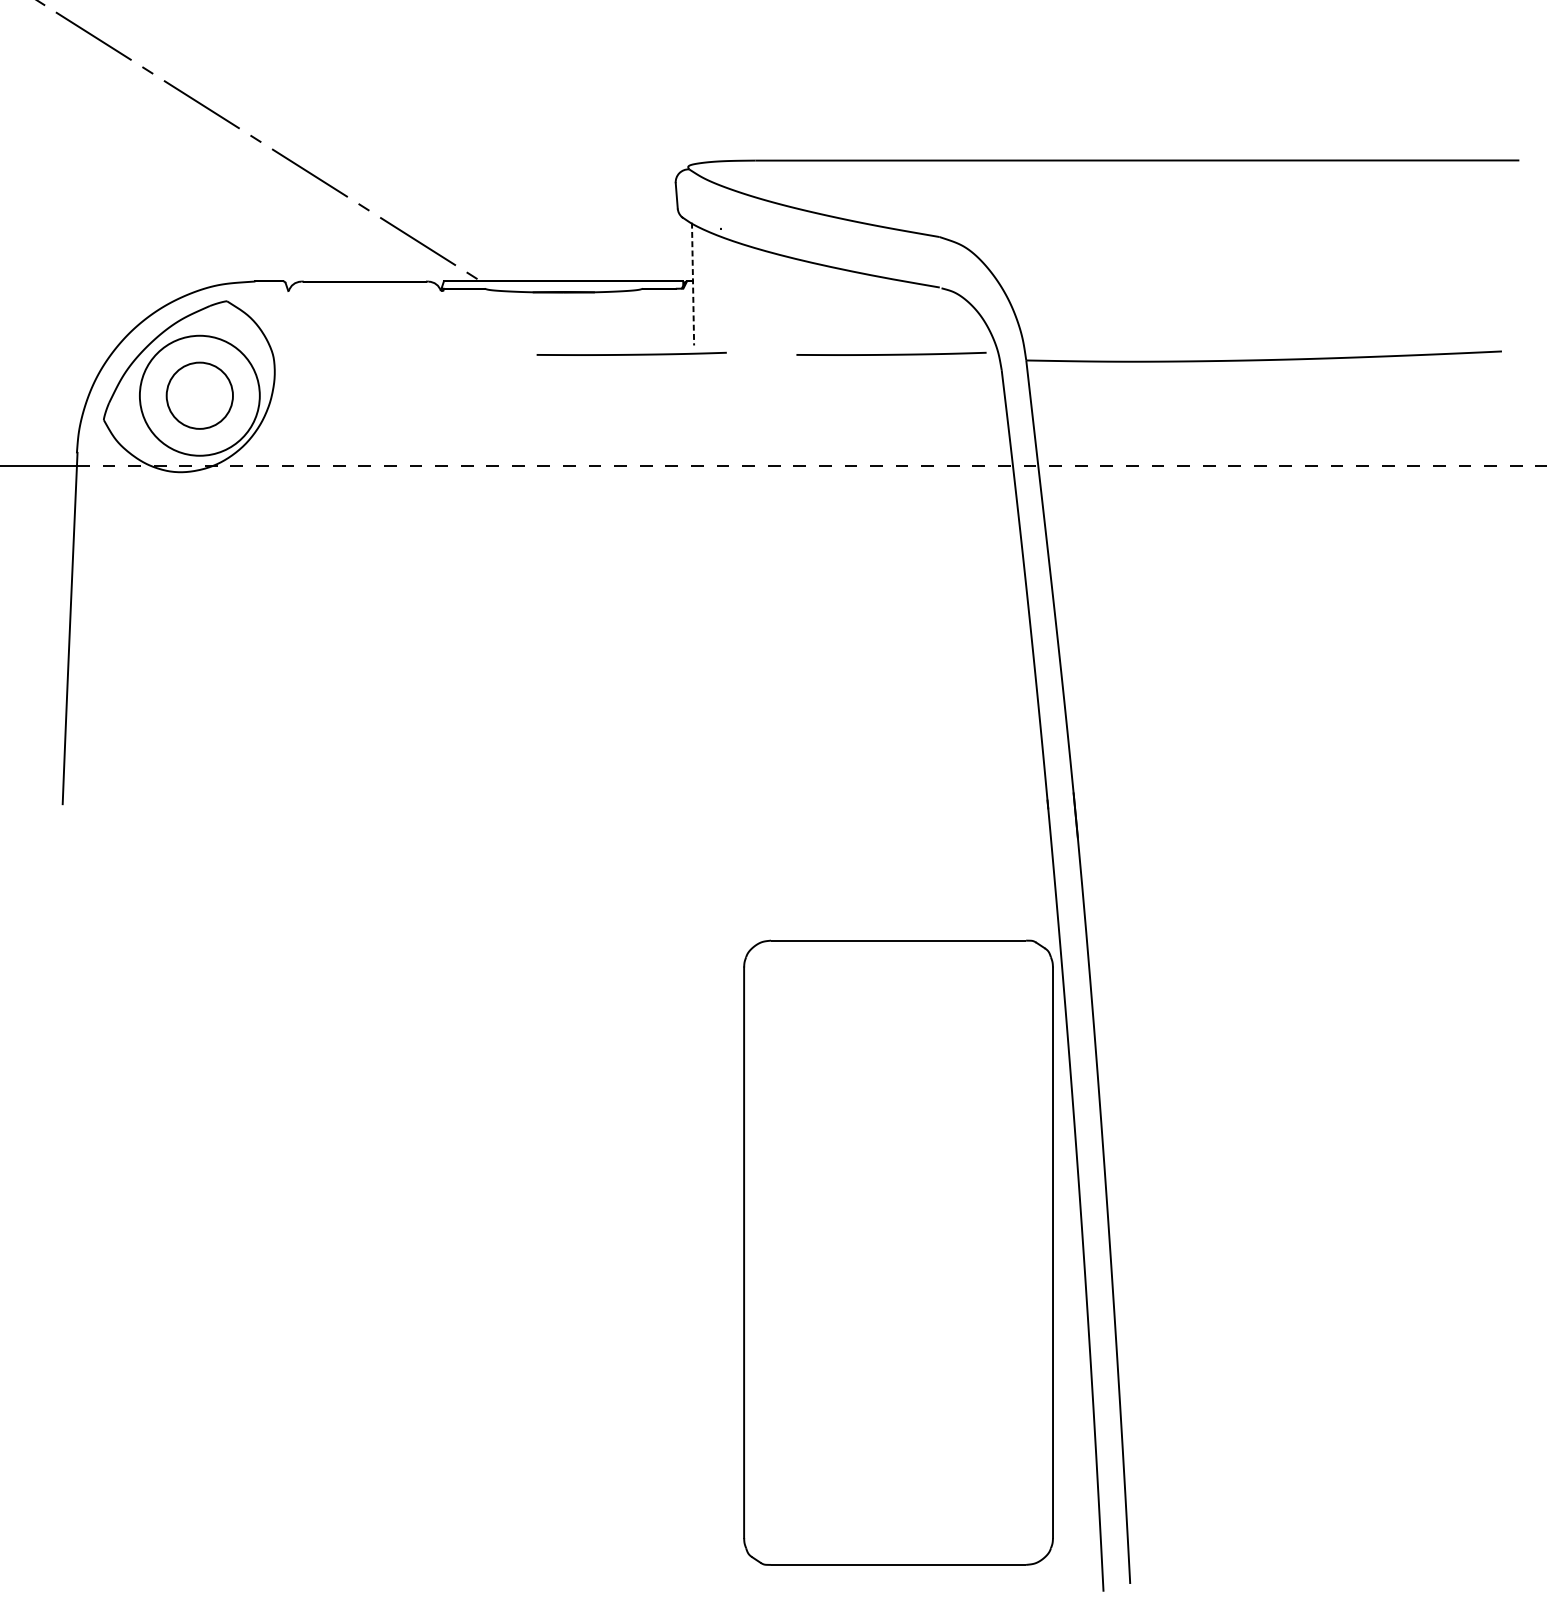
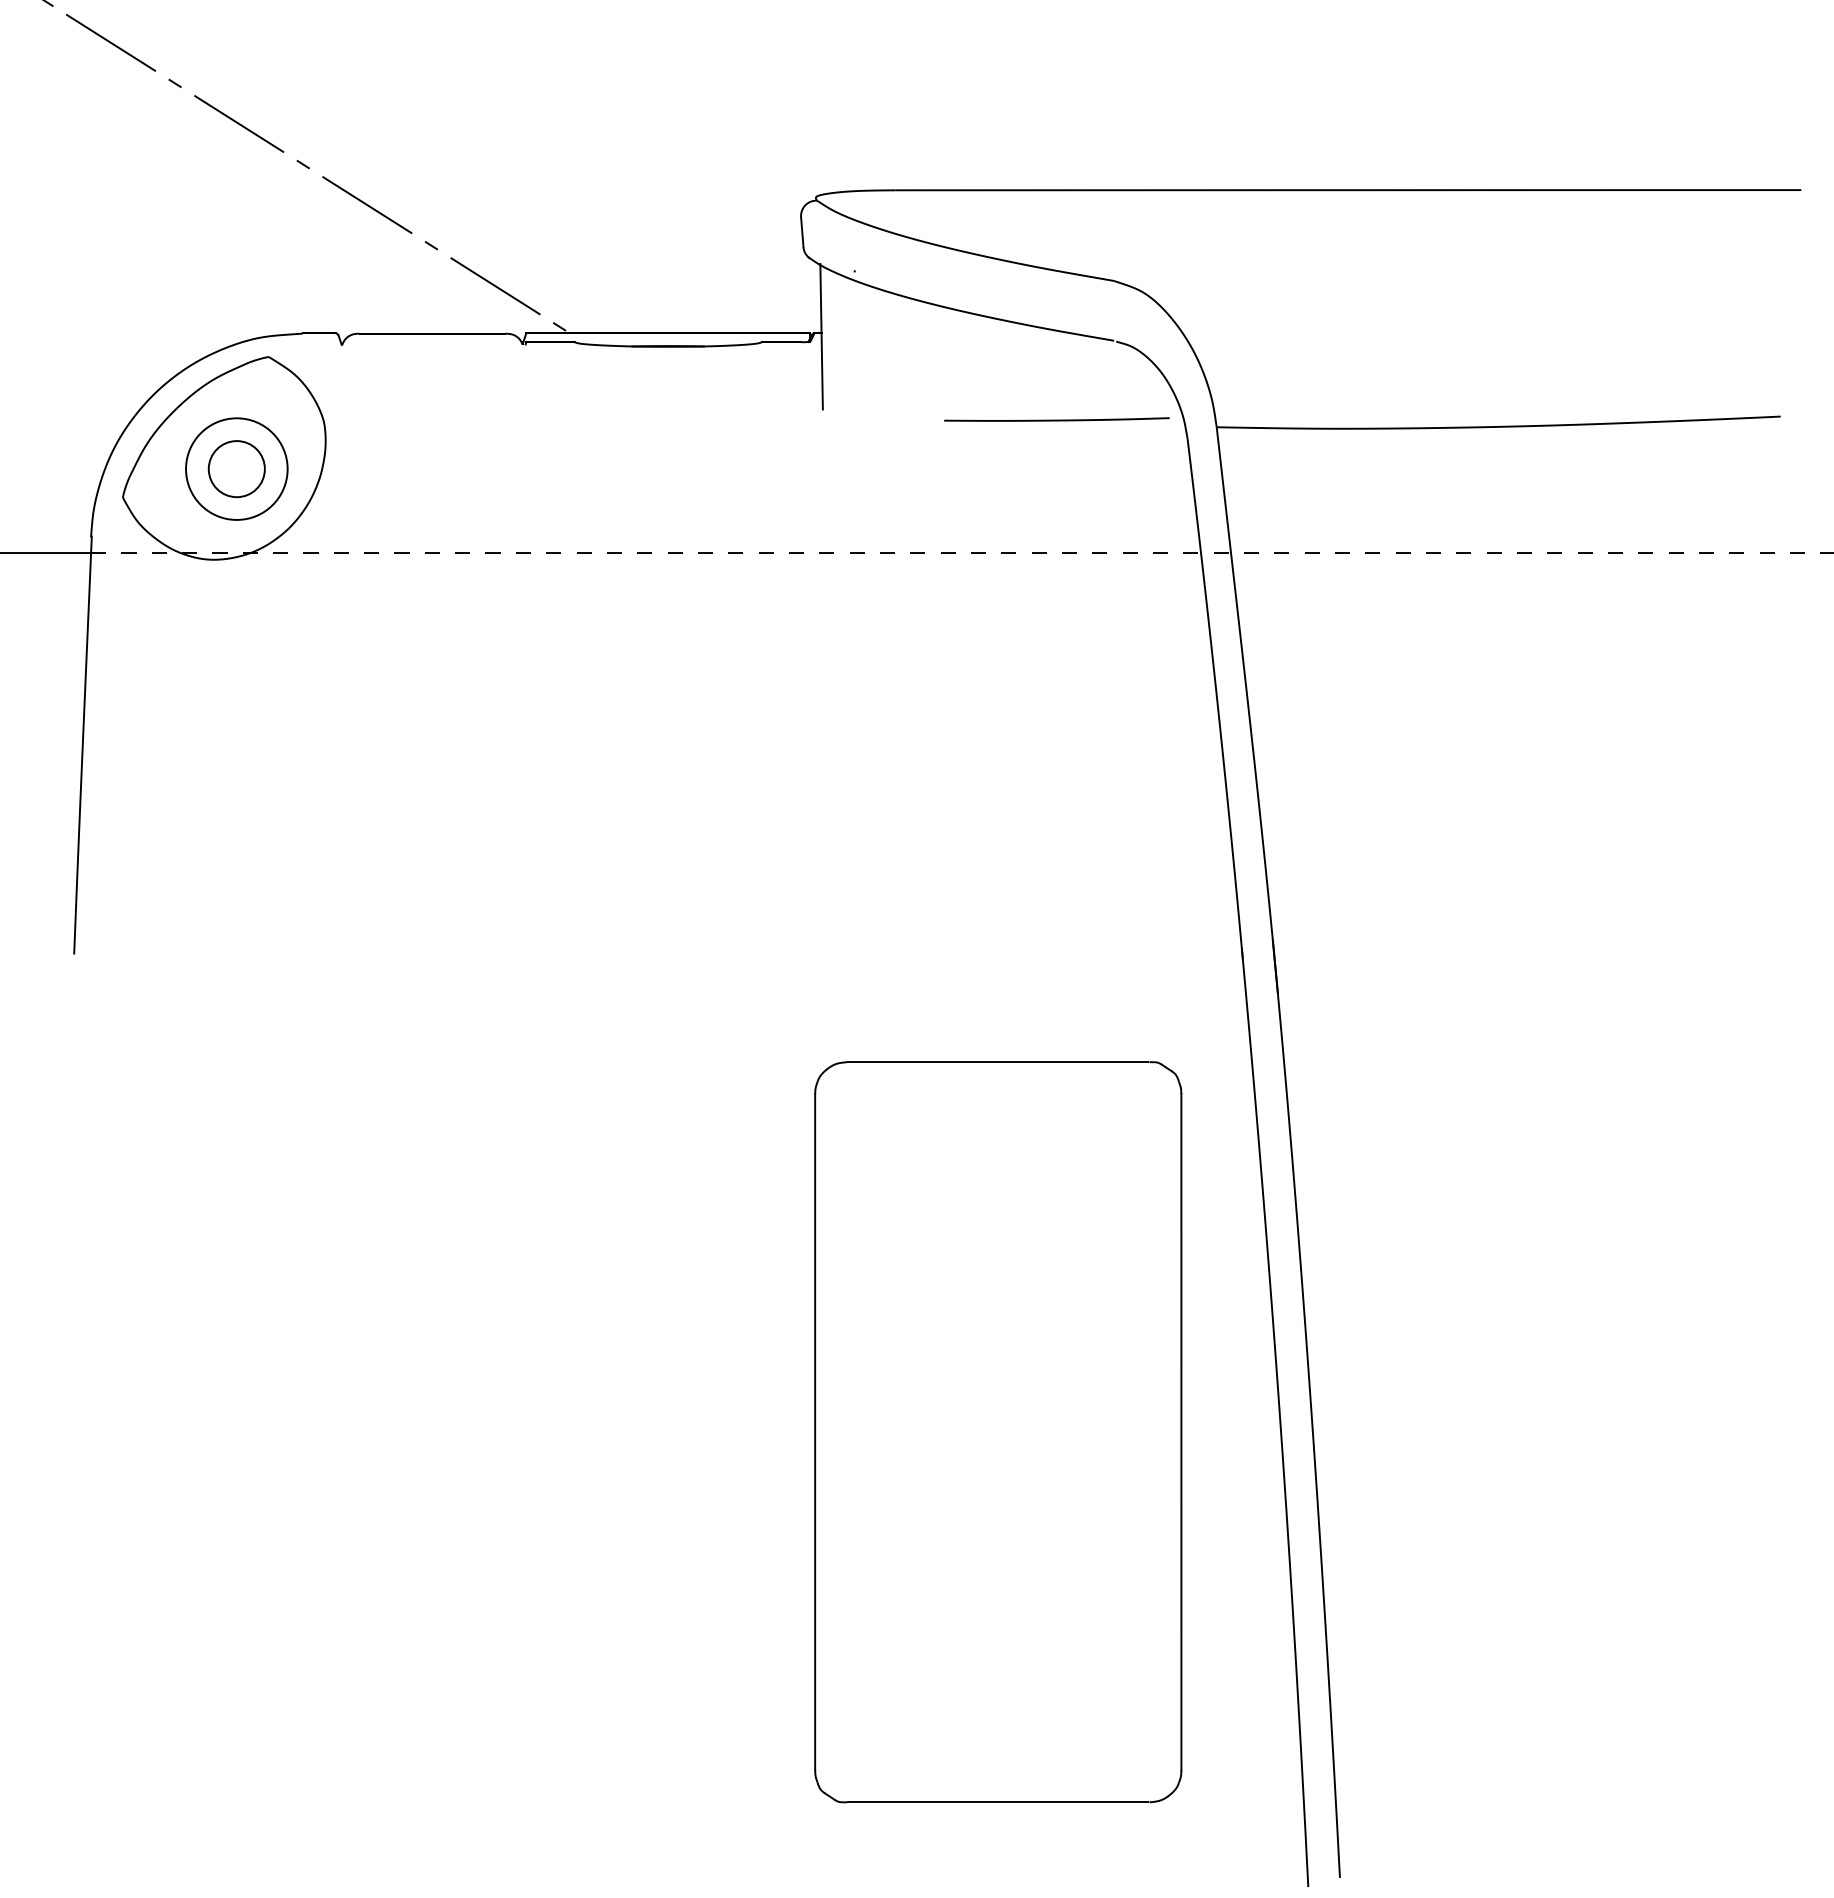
line: (692, 283) -> (821, 336), dashed -> solid
line: (631, 353) -> (748, 419), removed
circle: (199, 395) -> (236, 468), size x0.71
circle: (199, 396) -> (236, 469), size x0.71
part: (898, 1252) -> (998, 1432), moved

